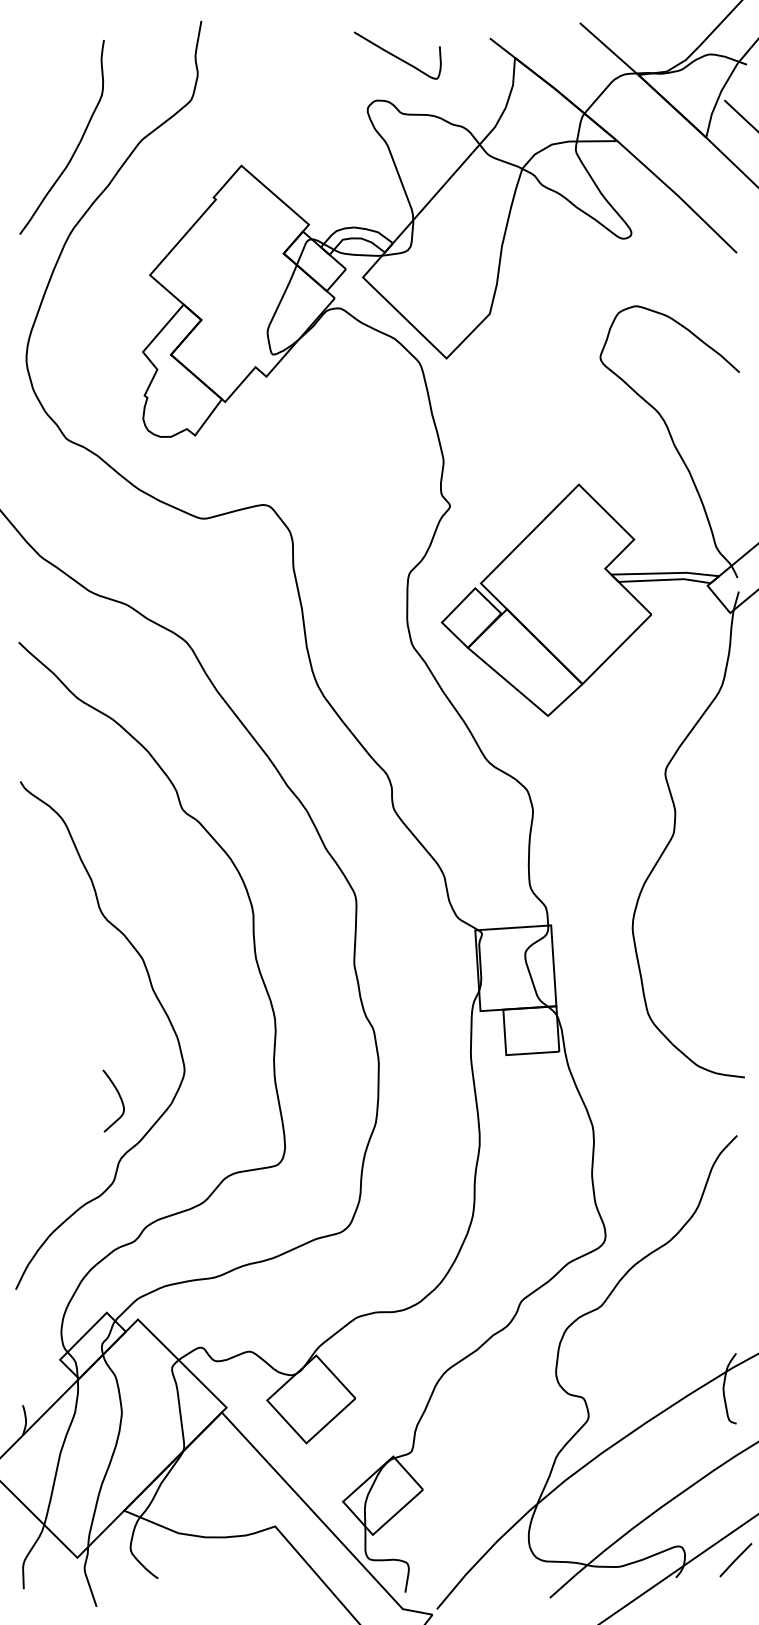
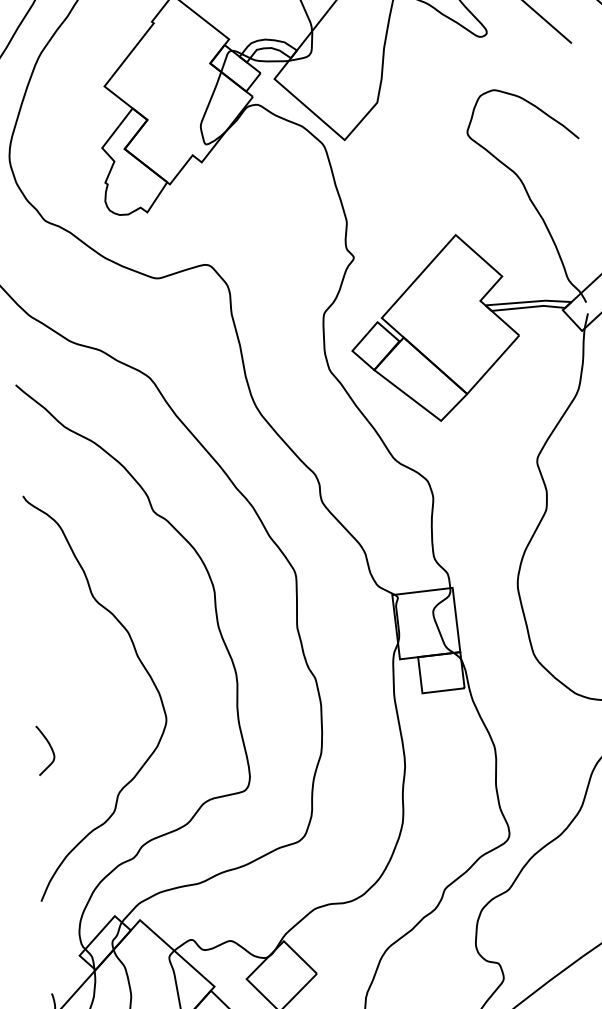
curve: (119, 1097) -> (50, 747), moved

